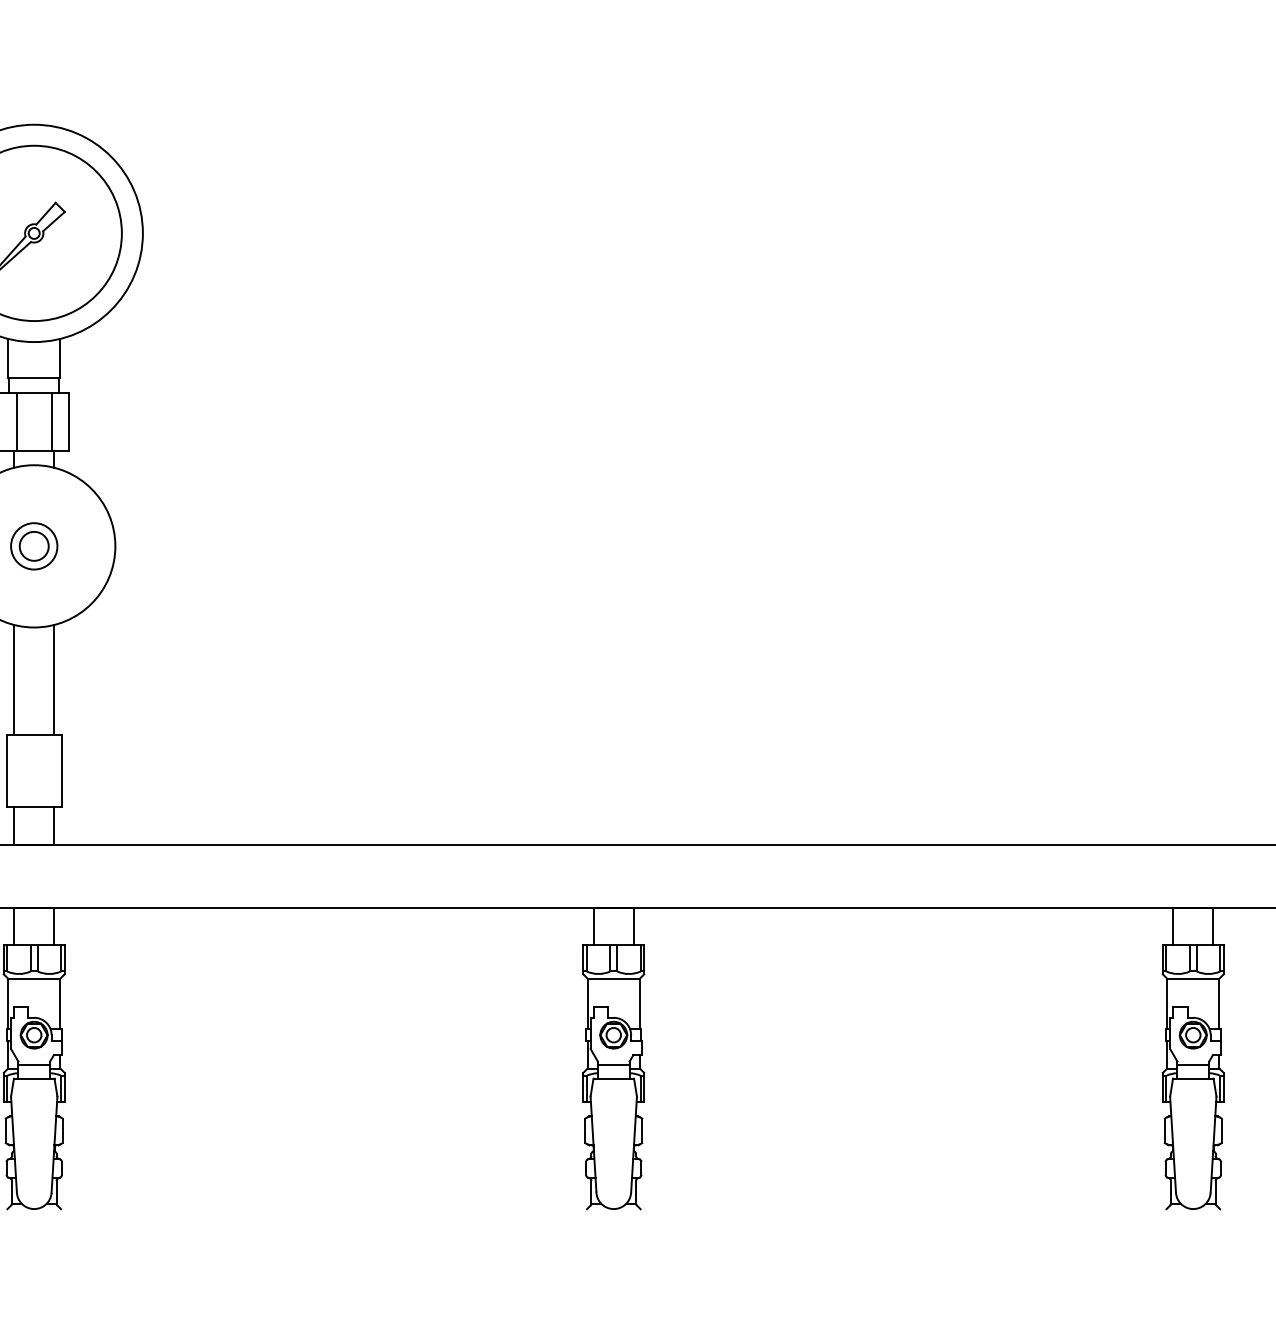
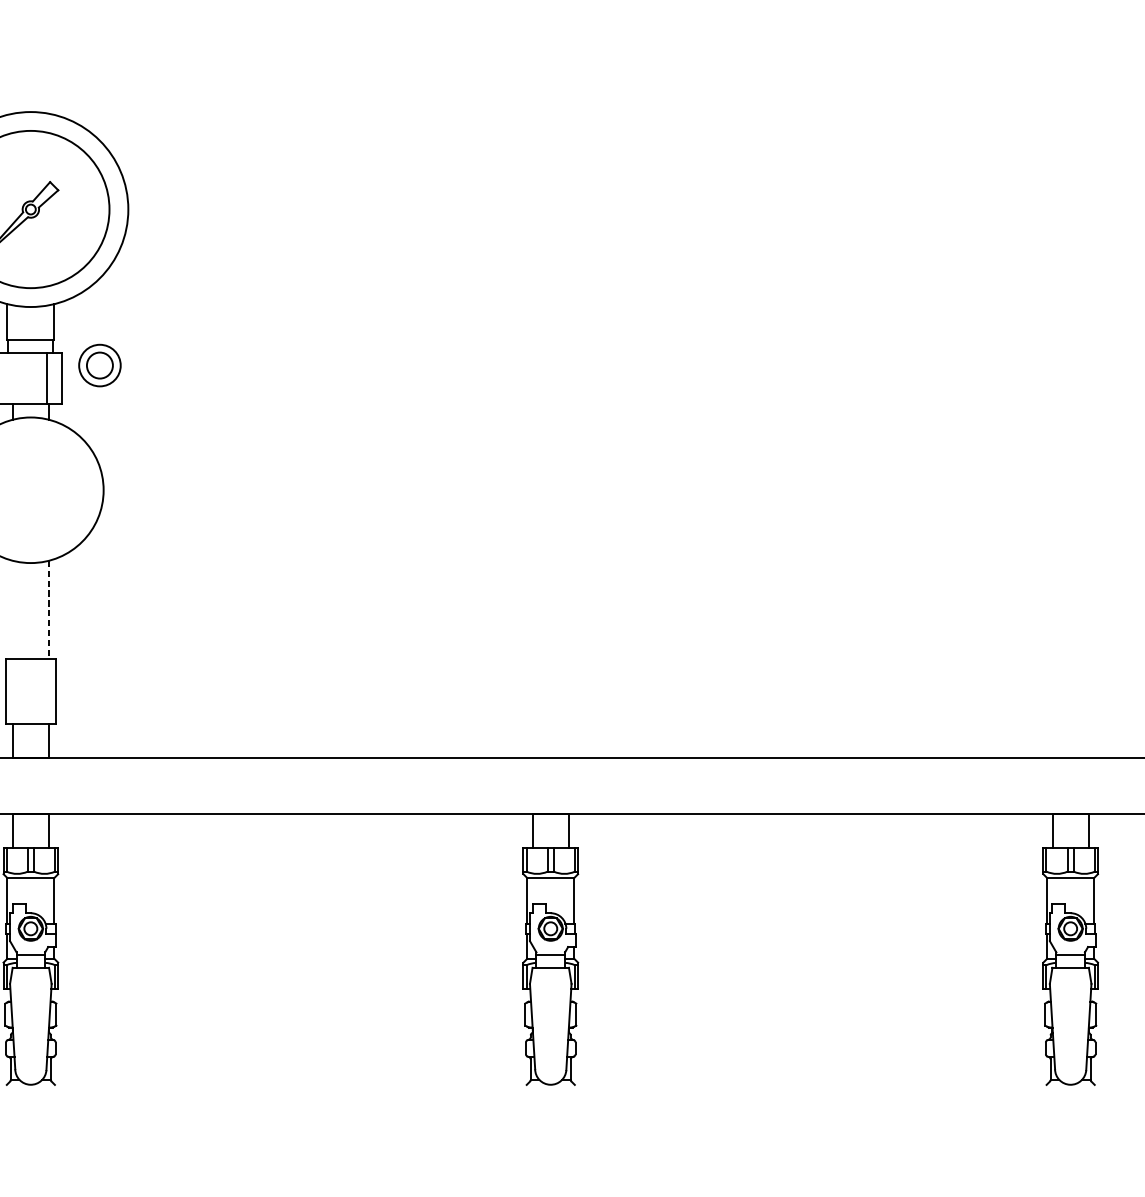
line: (16, 421) -> (14, 378), removed
part: (34, 546) -> (100, 365), moved
line: (14, 679) -> (13, 609), removed
line: (54, 679) -> (49, 609), solid -> dashed

